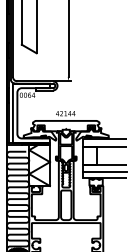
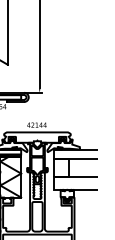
line: (104, 171) -> (75, 182), removed

